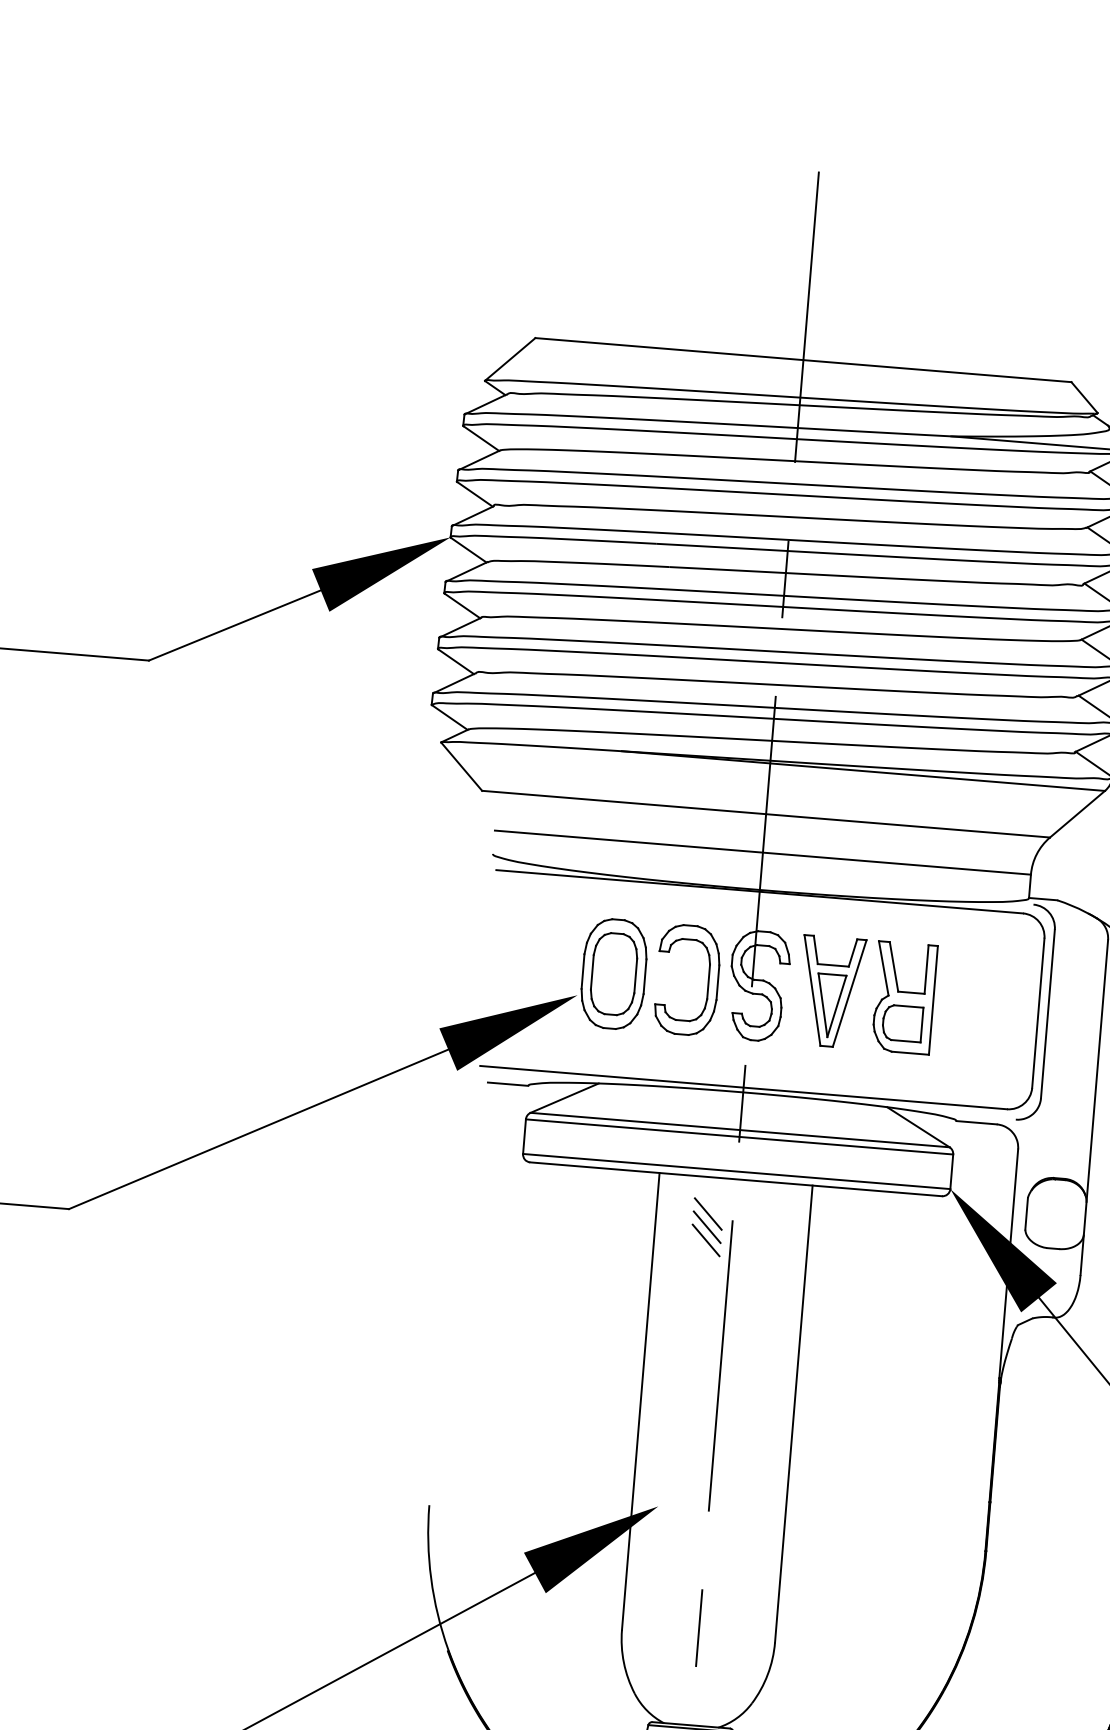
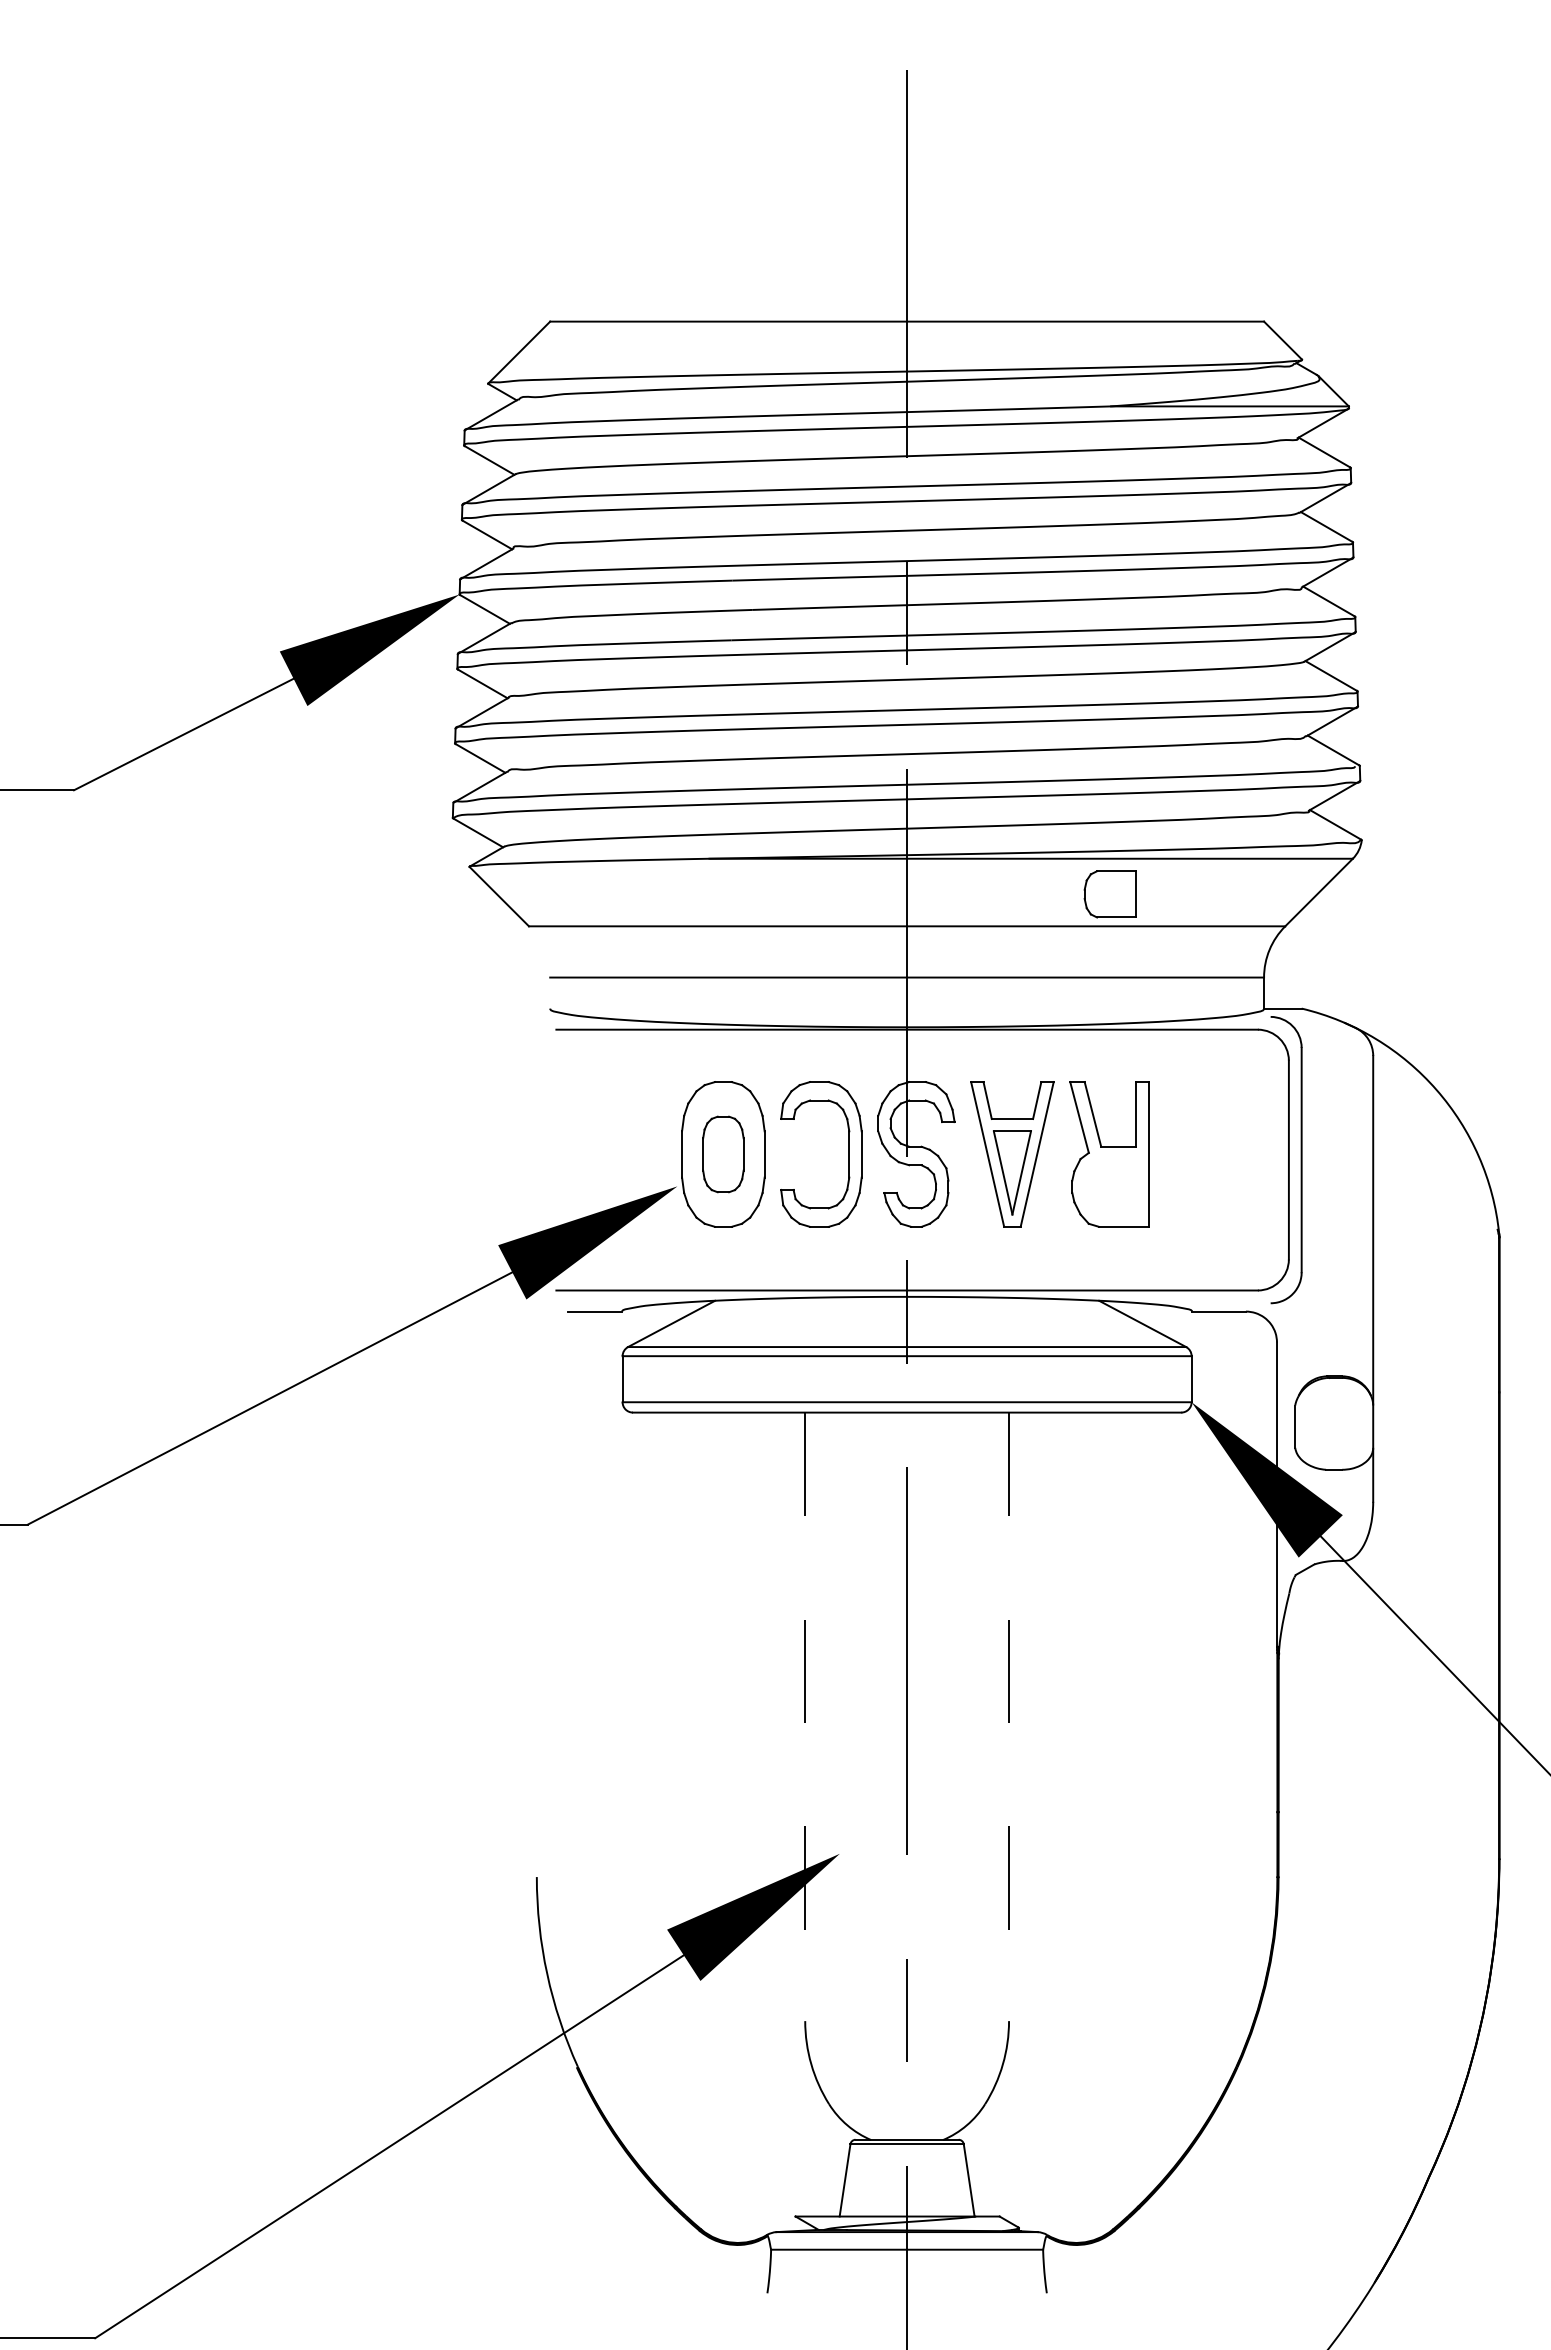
part: (614, 974) -> (723, 1154), size x0.7
part: (901, 1023) -> (1109, 894), moved
line: (707, 1213) -> (873, 1461), removed
line: (706, 1226) -> (873, 1478), removed
line: (705, 1240) -> (873, 1496), removed
line: (640, 1401) -> (805, 1717), solid -> dashed
line: (794, 1414) -> (1009, 1717), solid -> dashed

